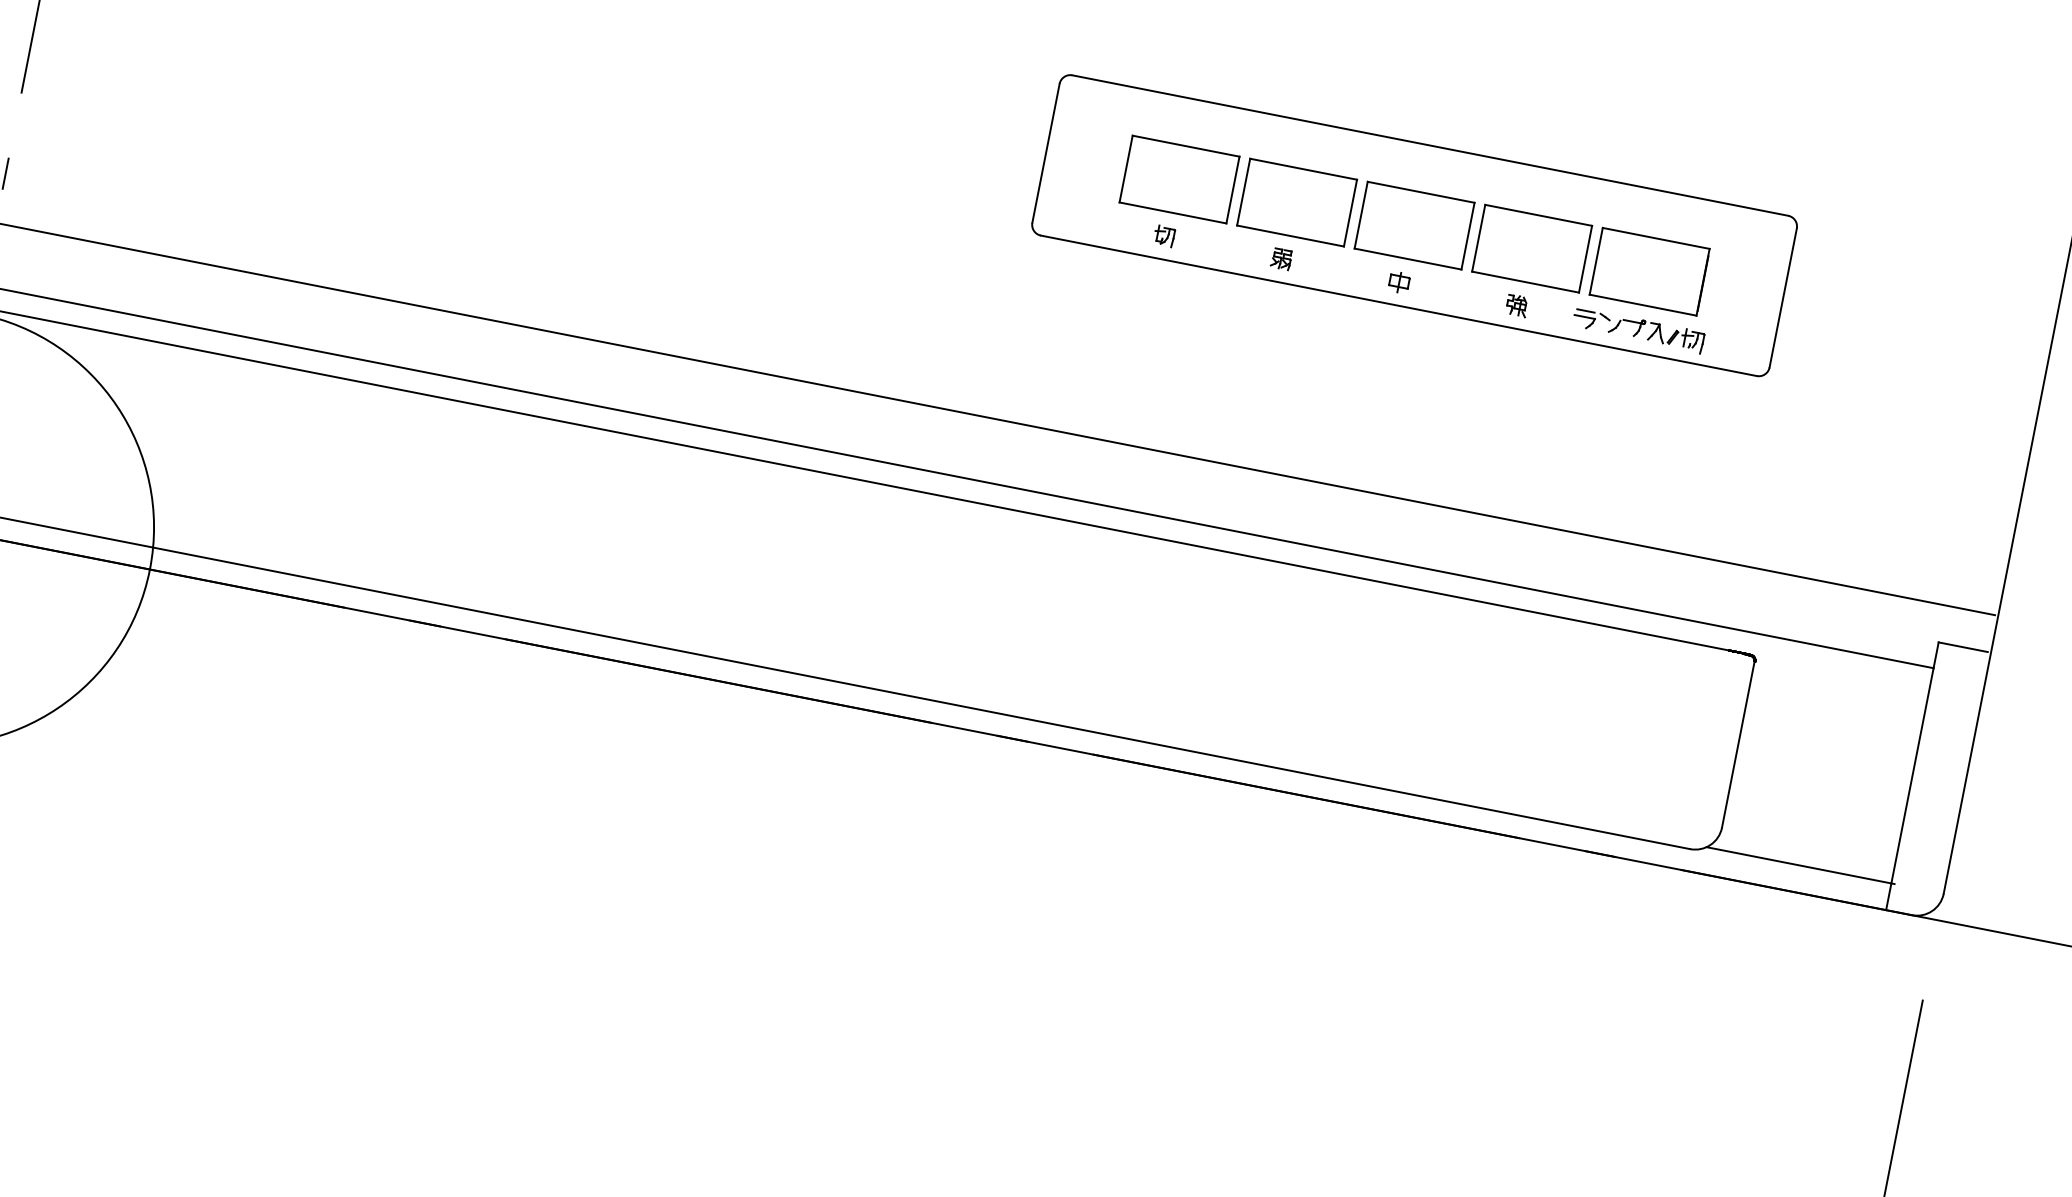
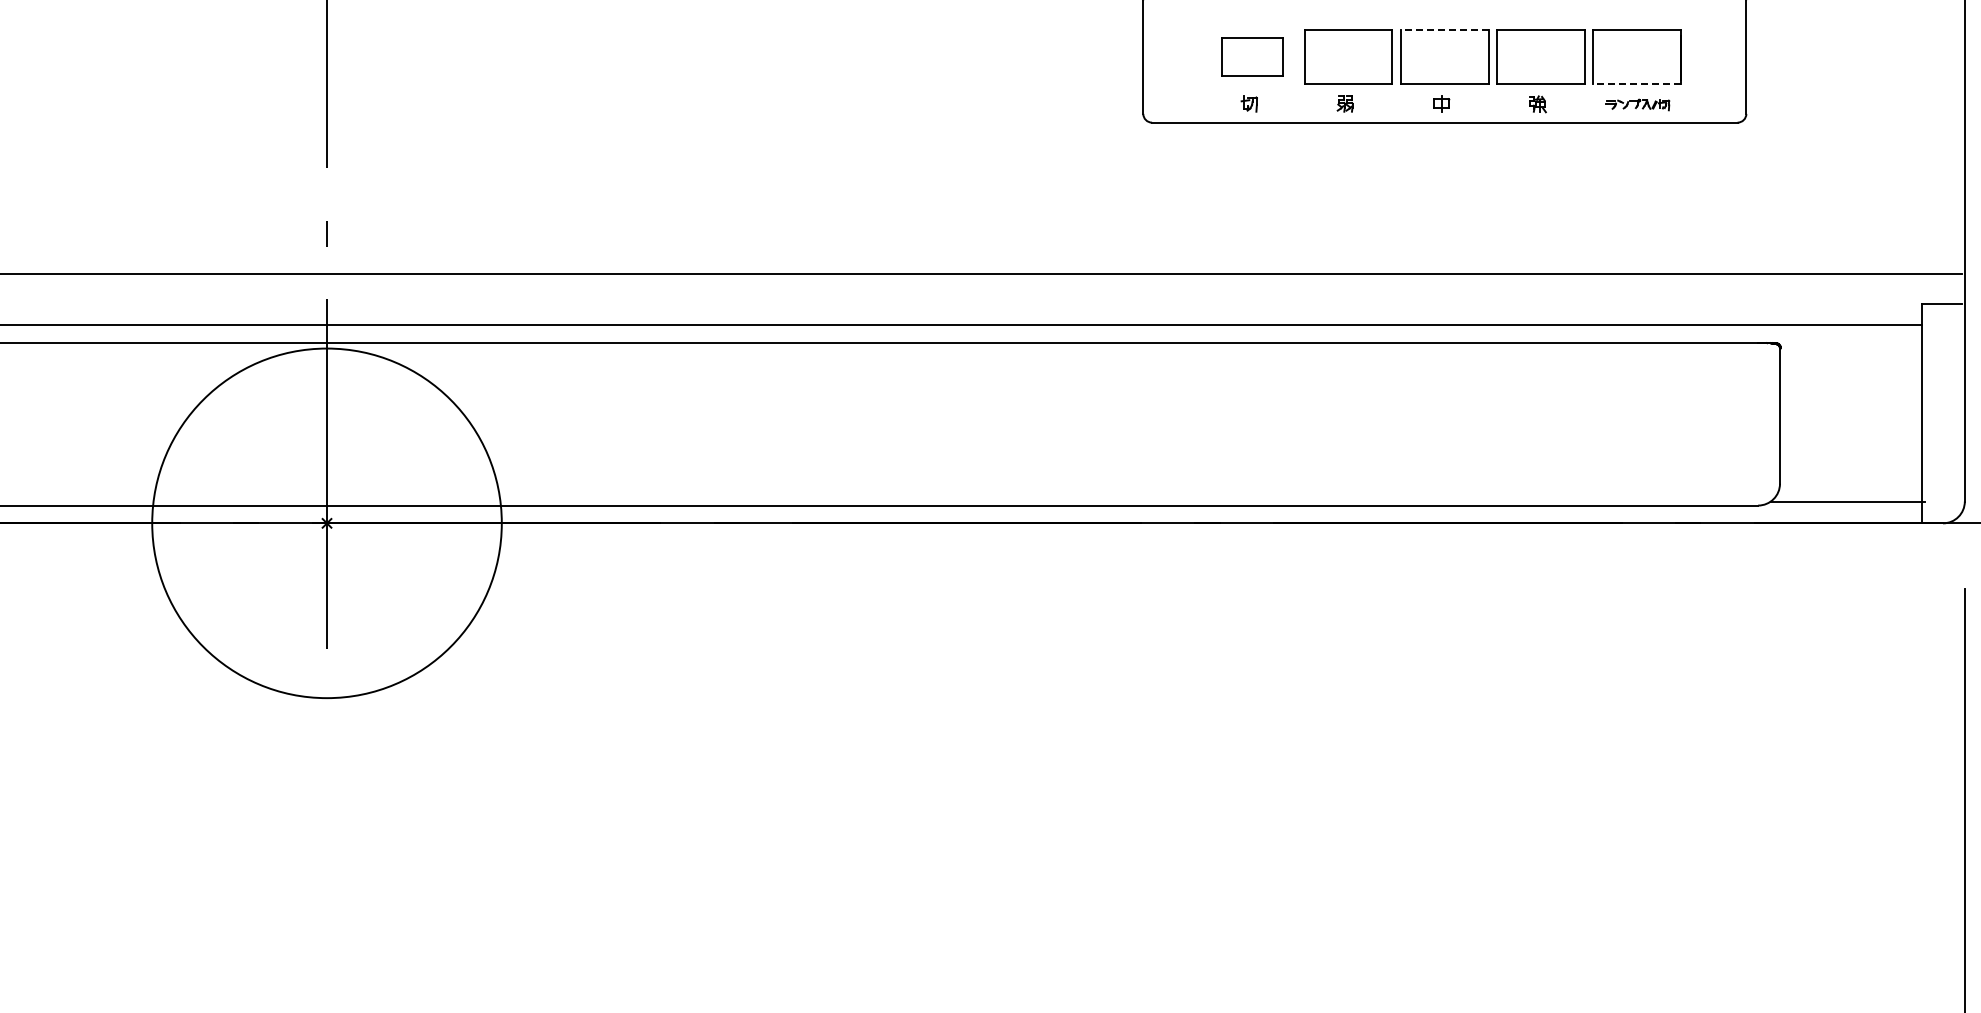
part: (1179, 178) -> (1252, 56), size x0.7
line: (1420, 191) -> (1444, 29), solid -> dashed
line: (1643, 305) -> (1637, 84), solid -> dashed
part: (1638, 329) -> (1637, 104), size x0.6

